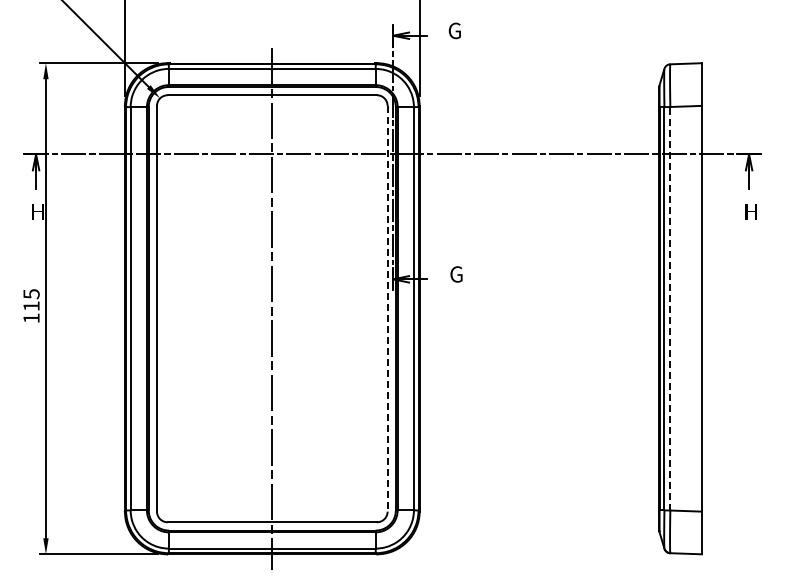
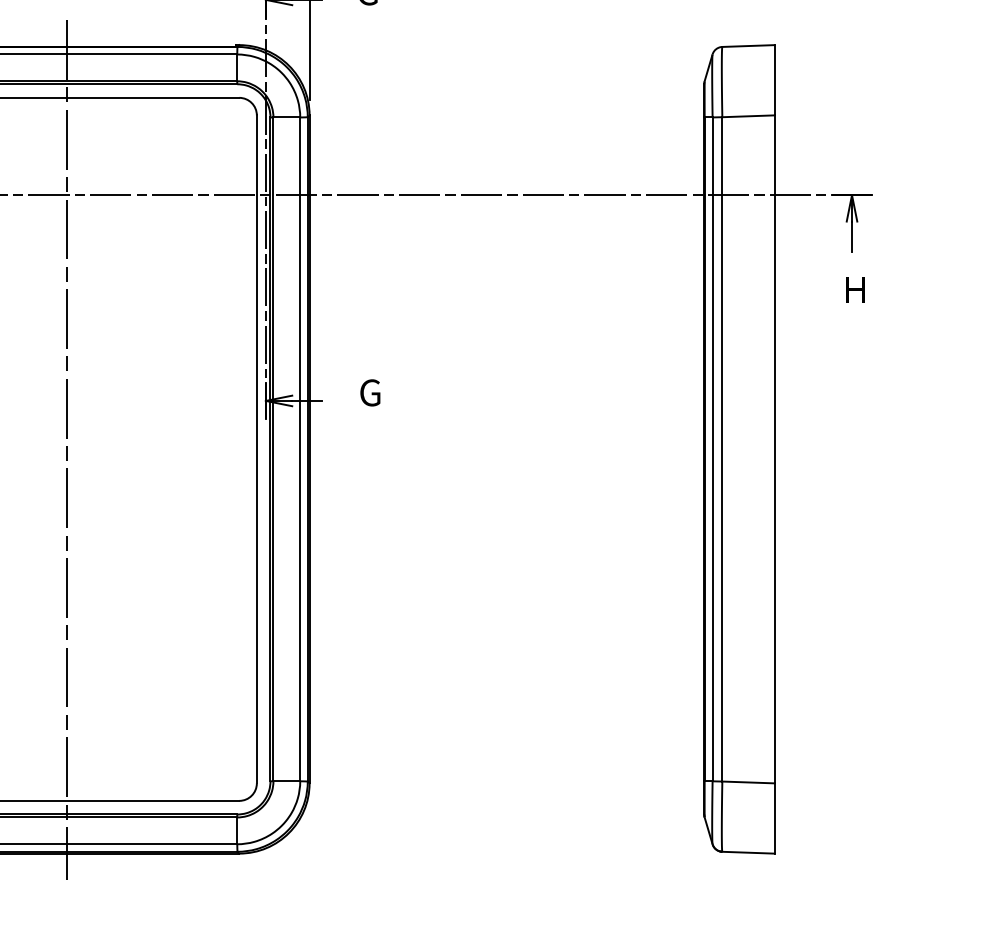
line: (387, 308) -> (256, 448), dashed -> solid
line: (670, 308) -> (722, 448), dashed -> solid

